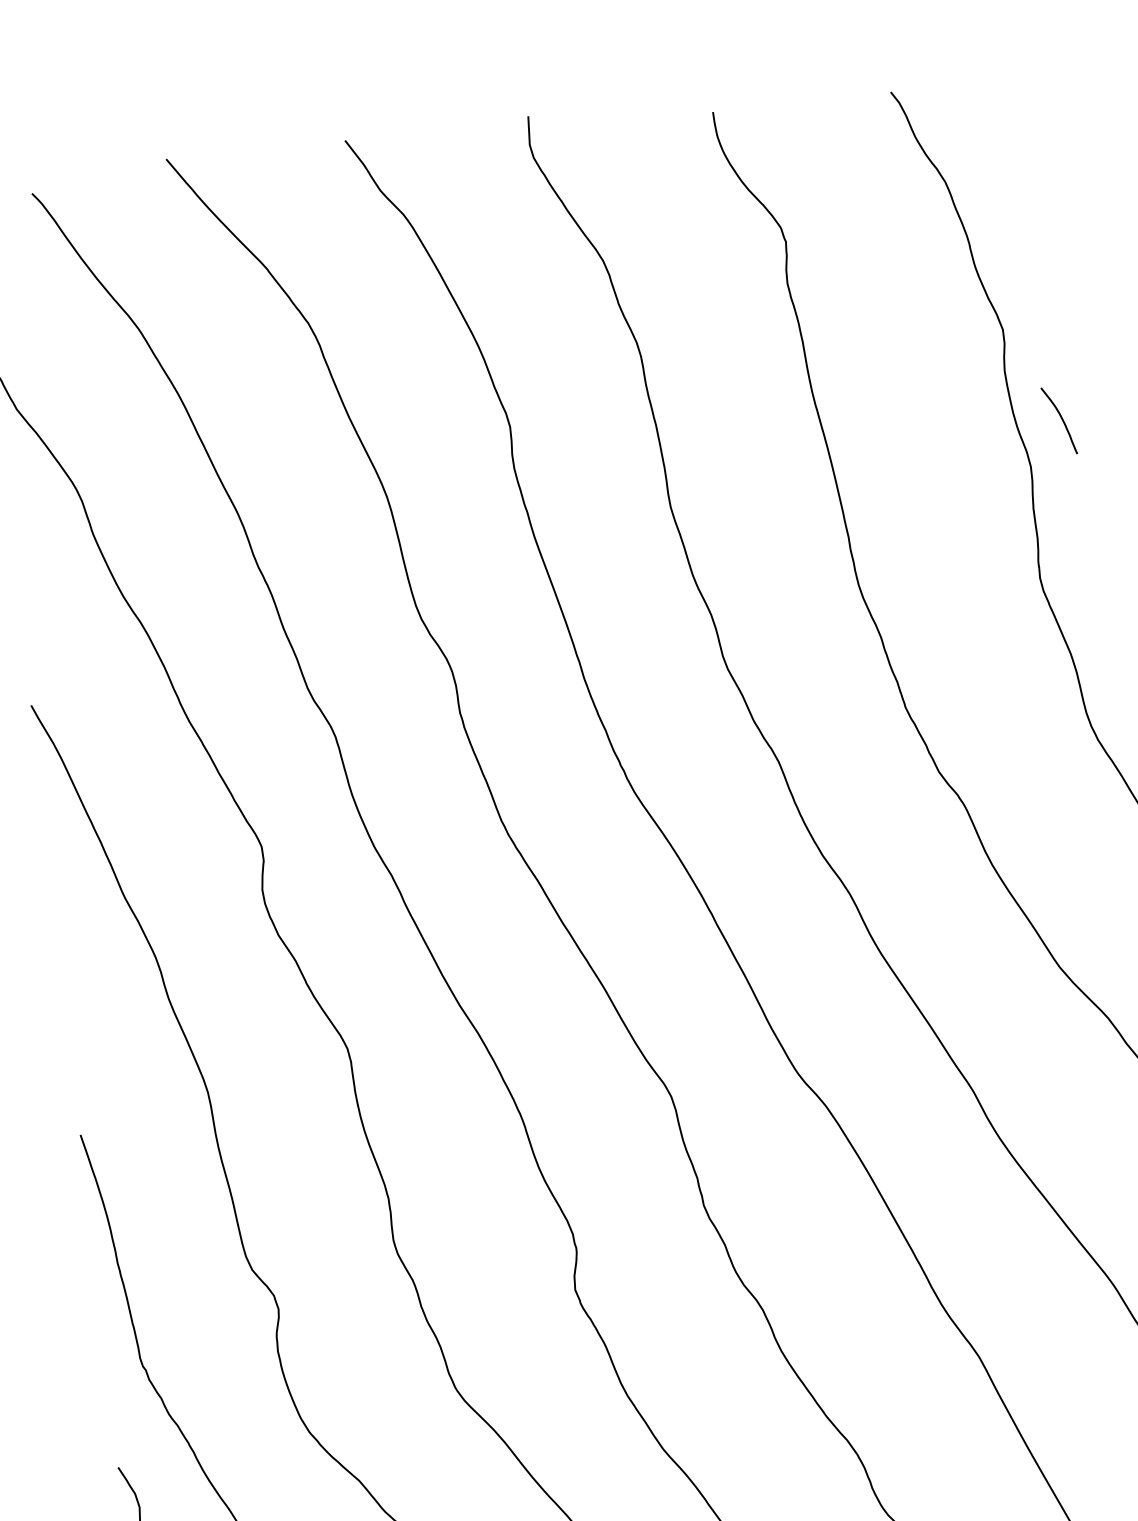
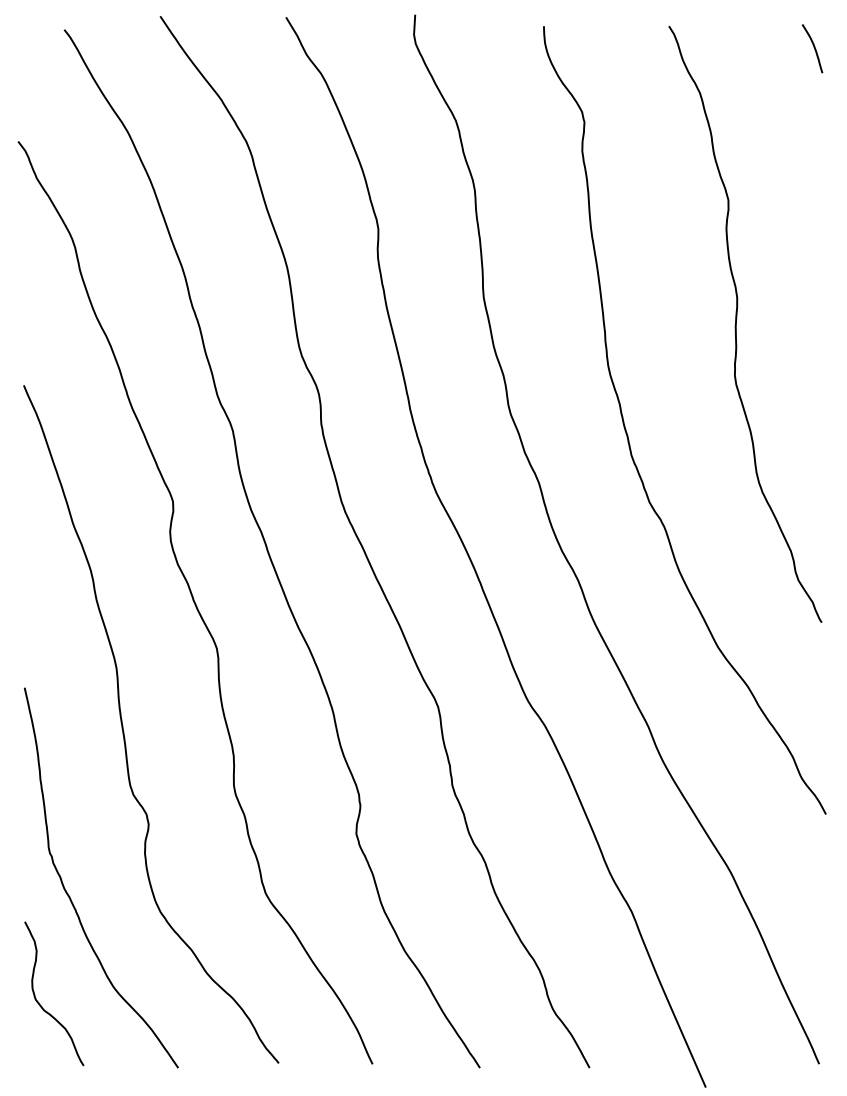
curve: (1060, 418) -> (813, 47), moved

